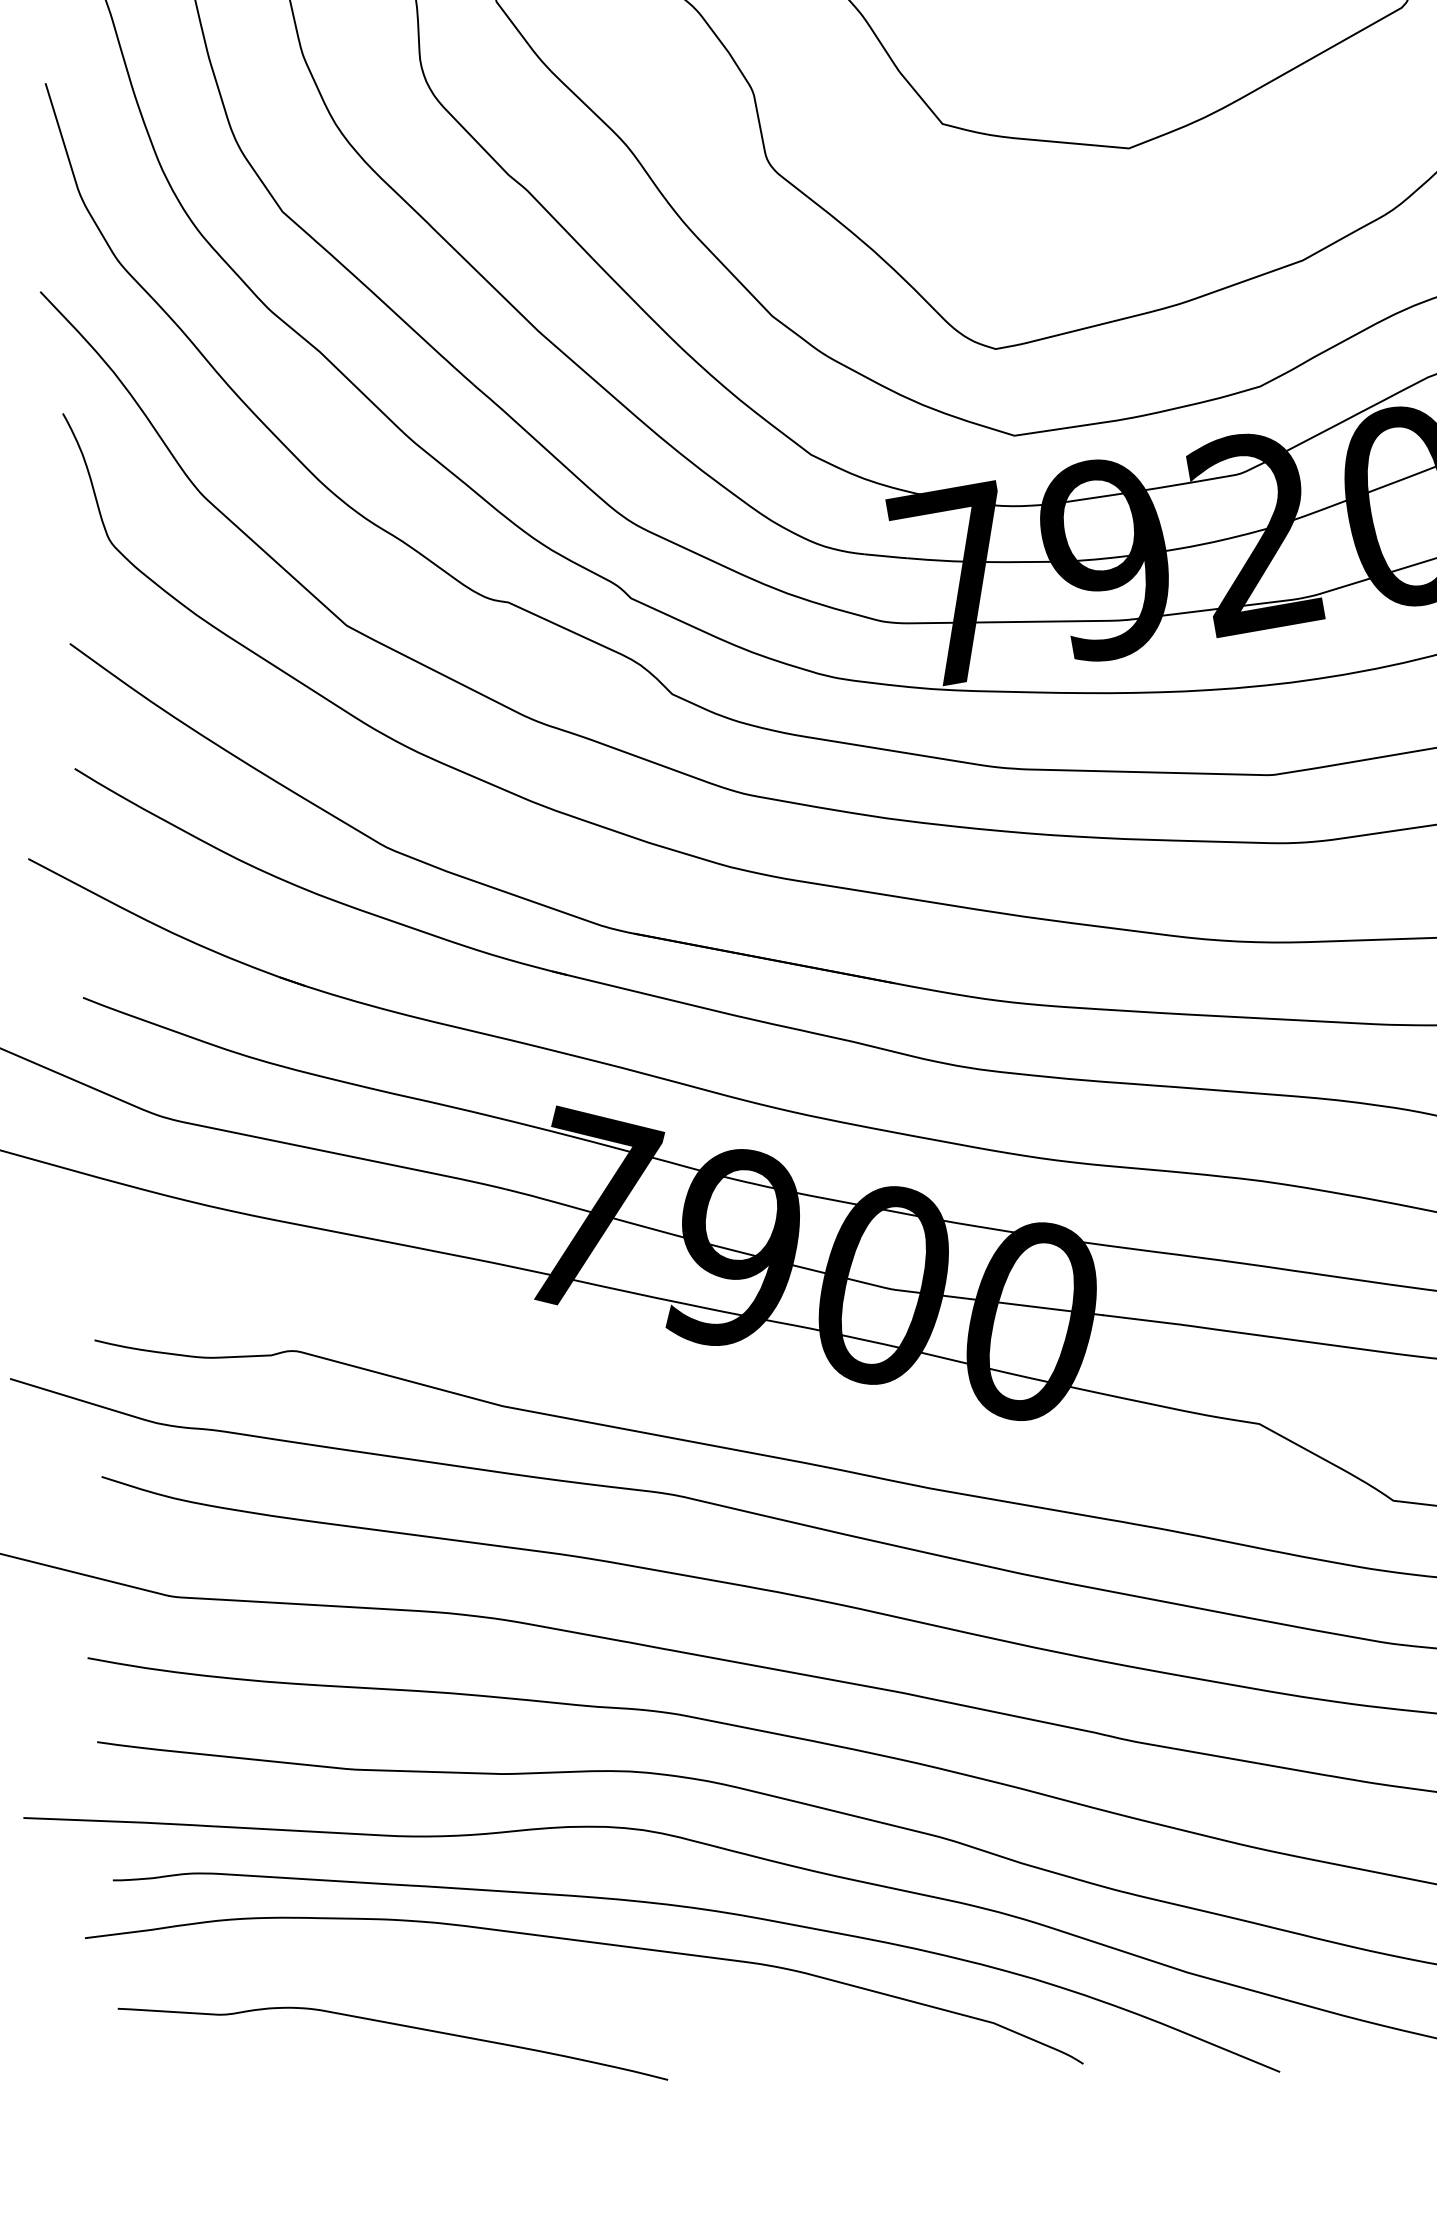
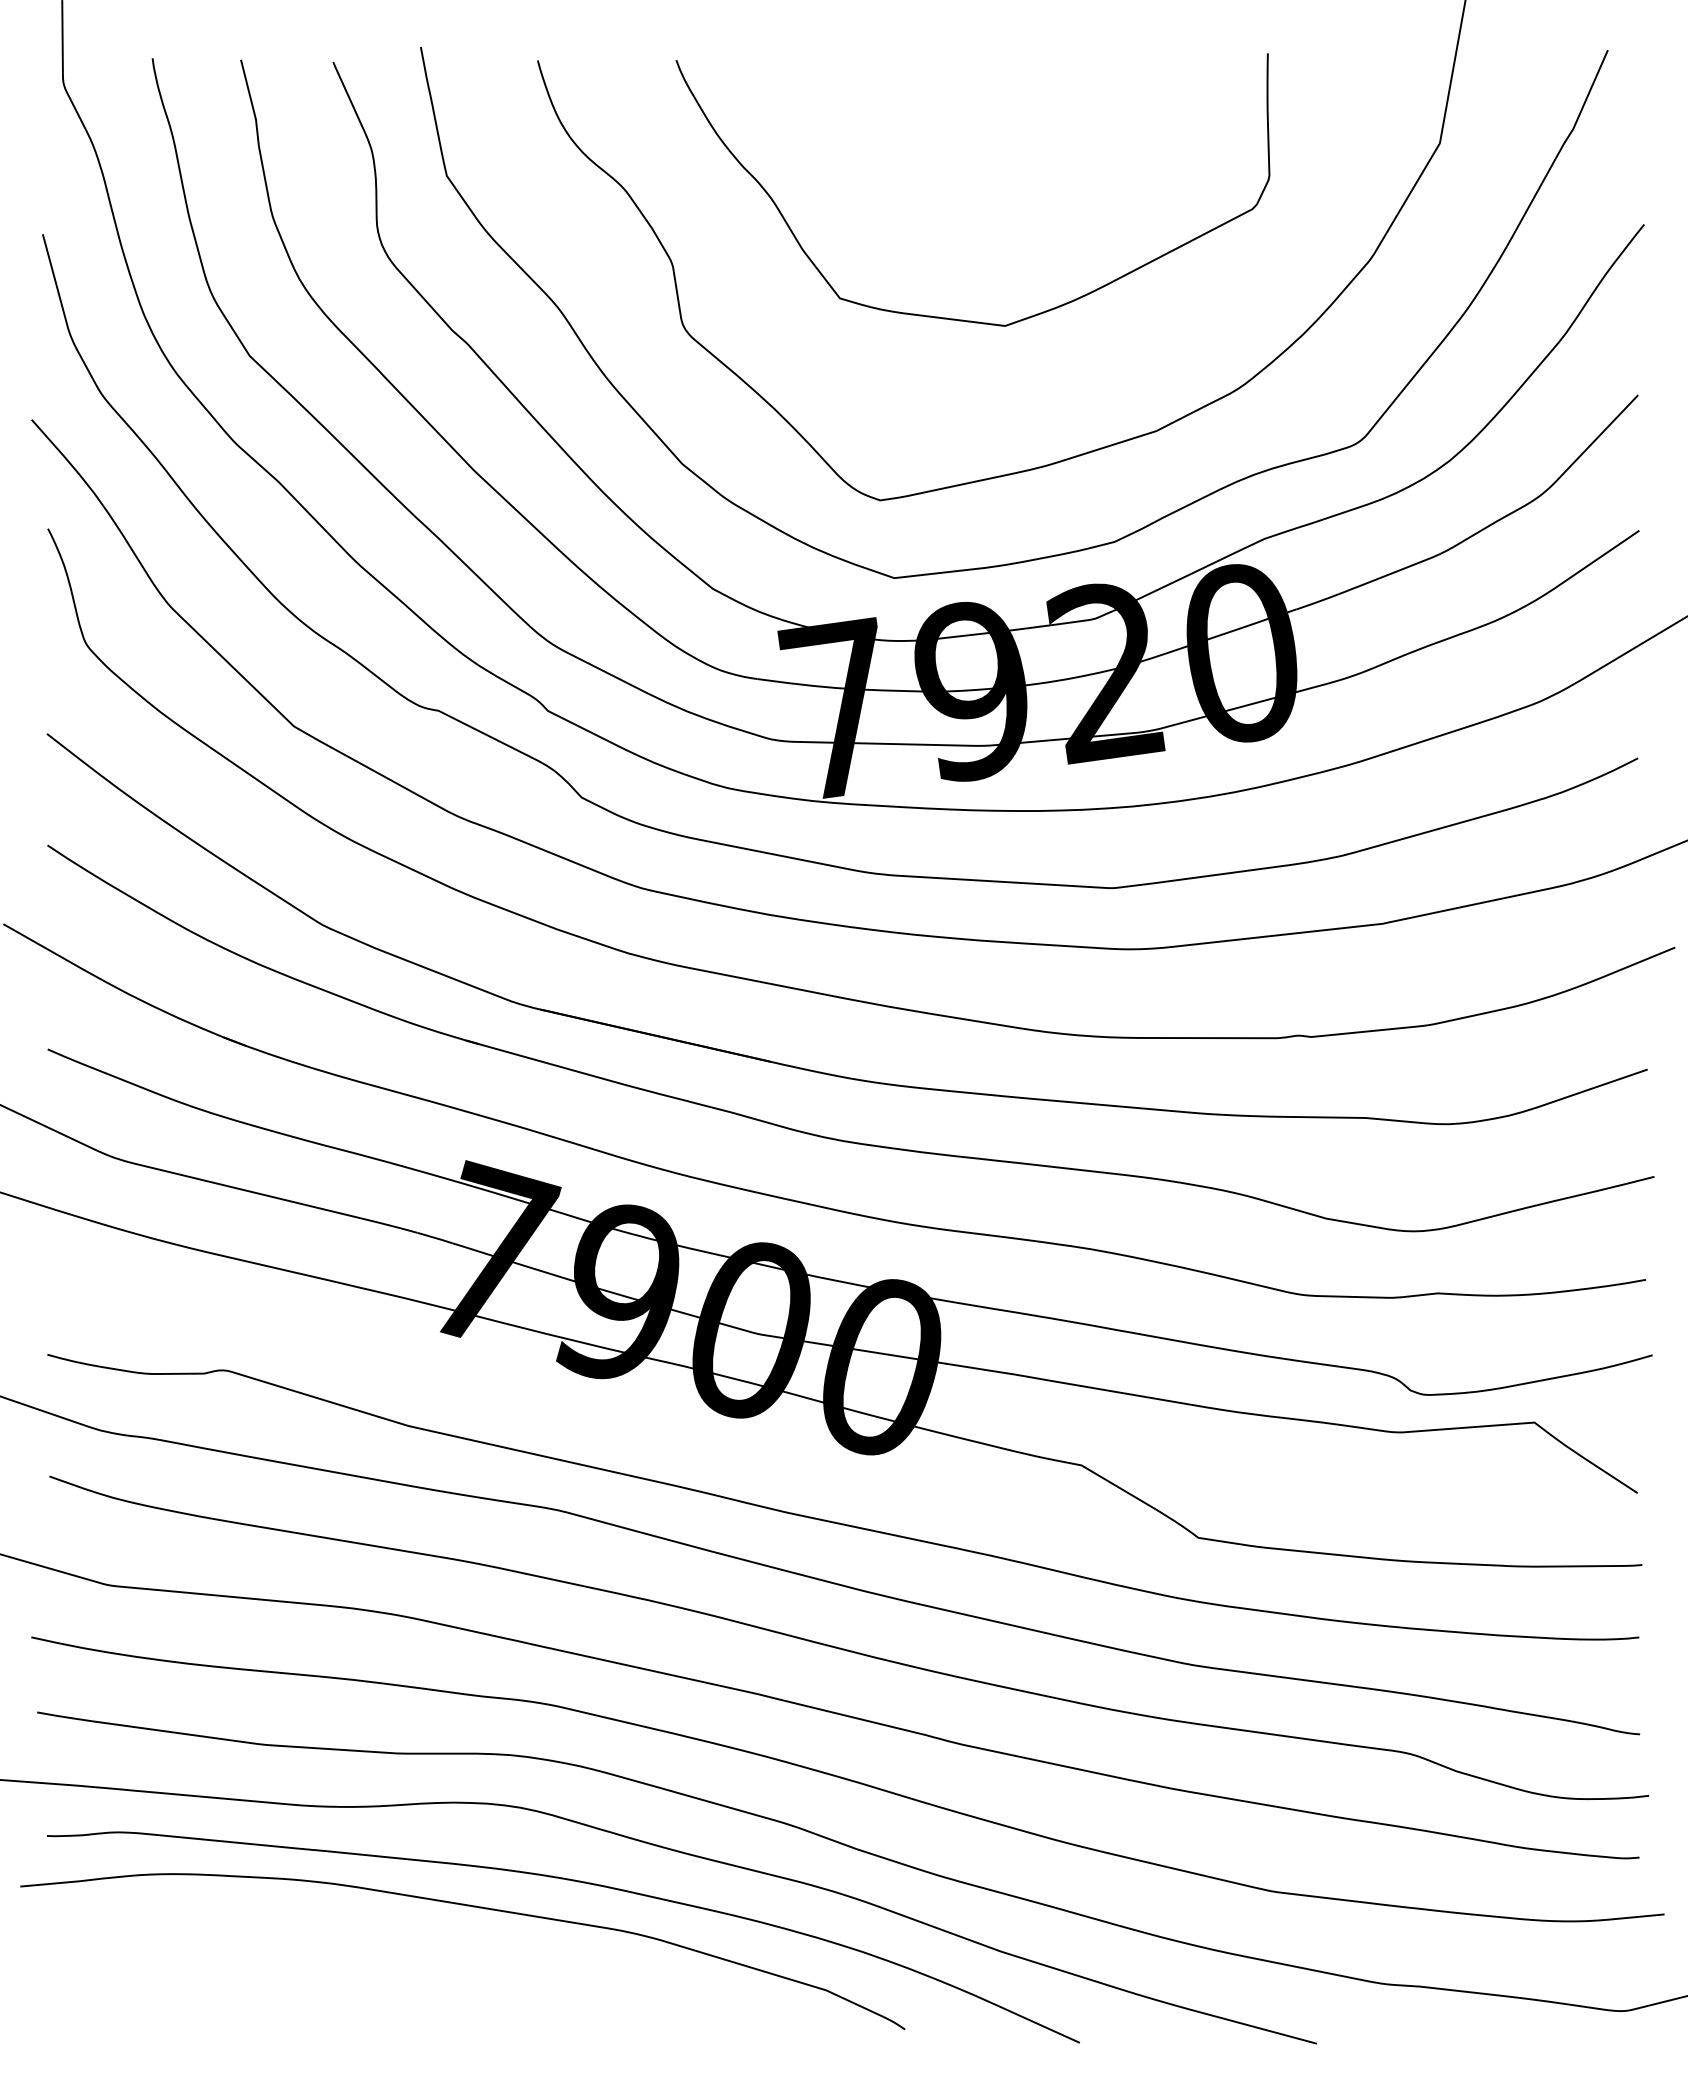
curve: (392, 2025) -> (291, 1973), removed

